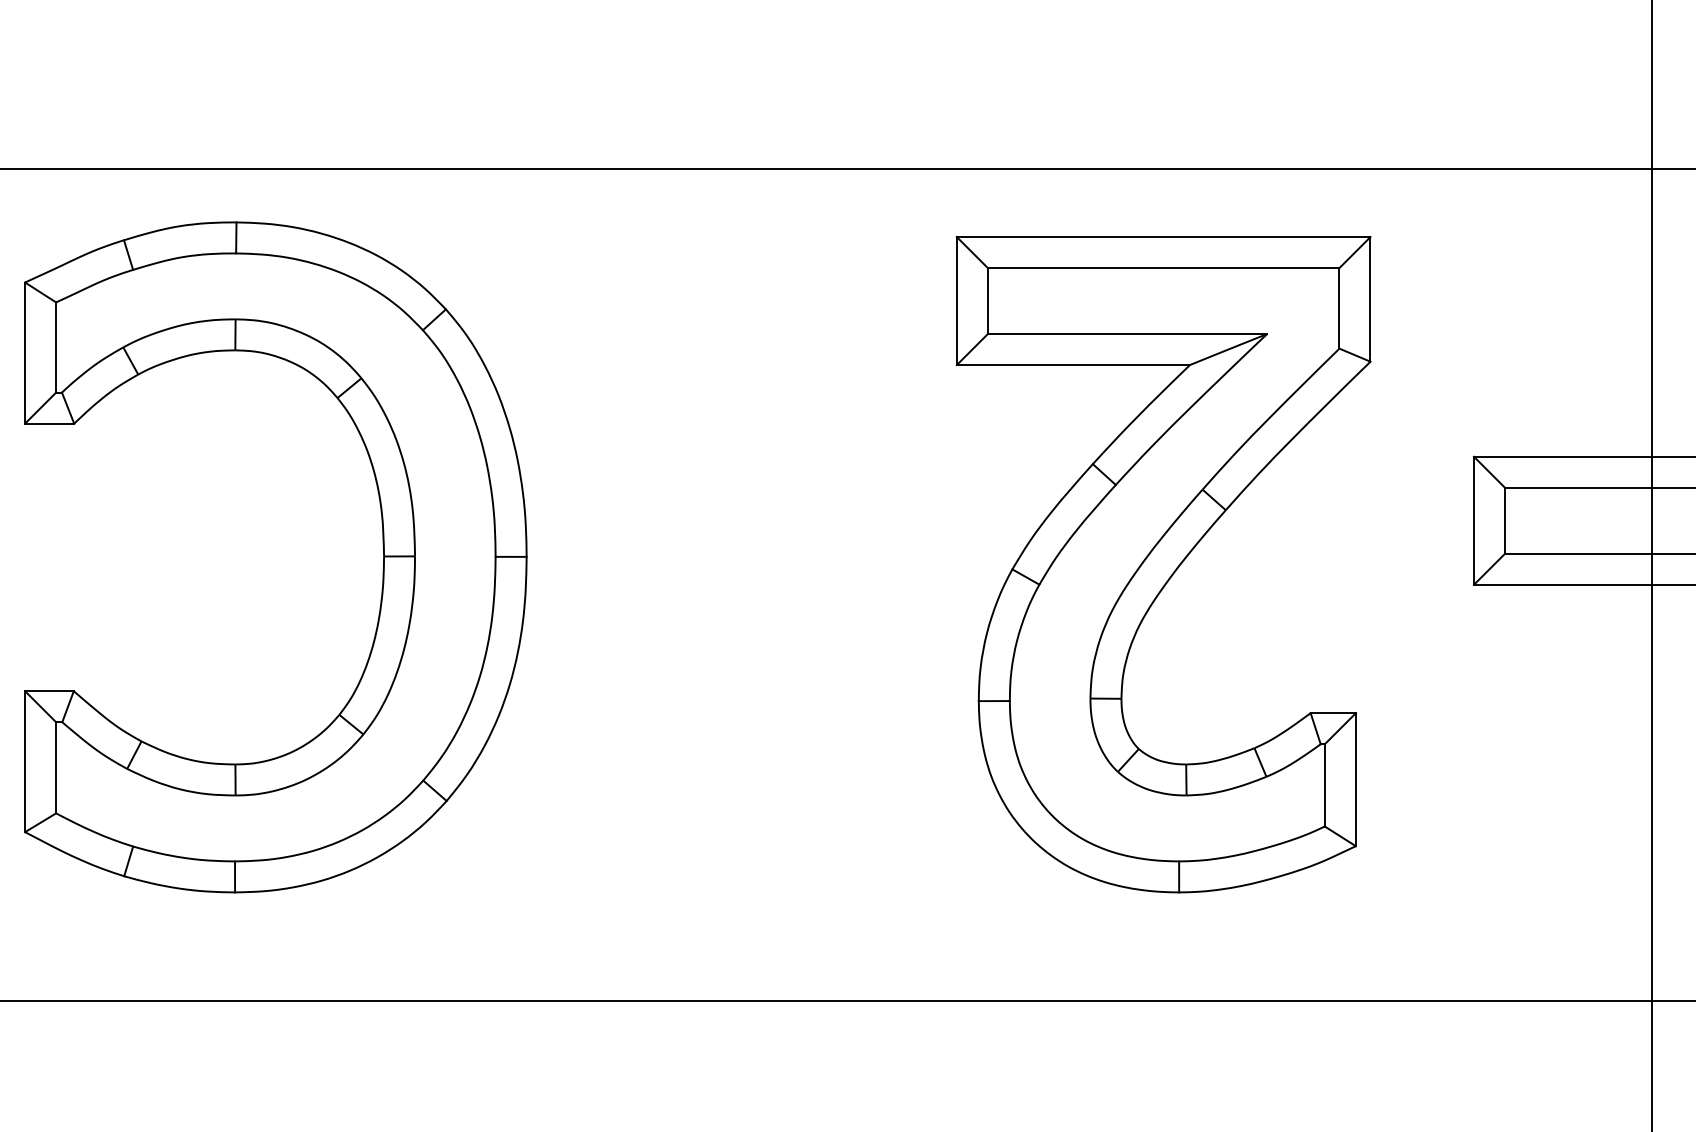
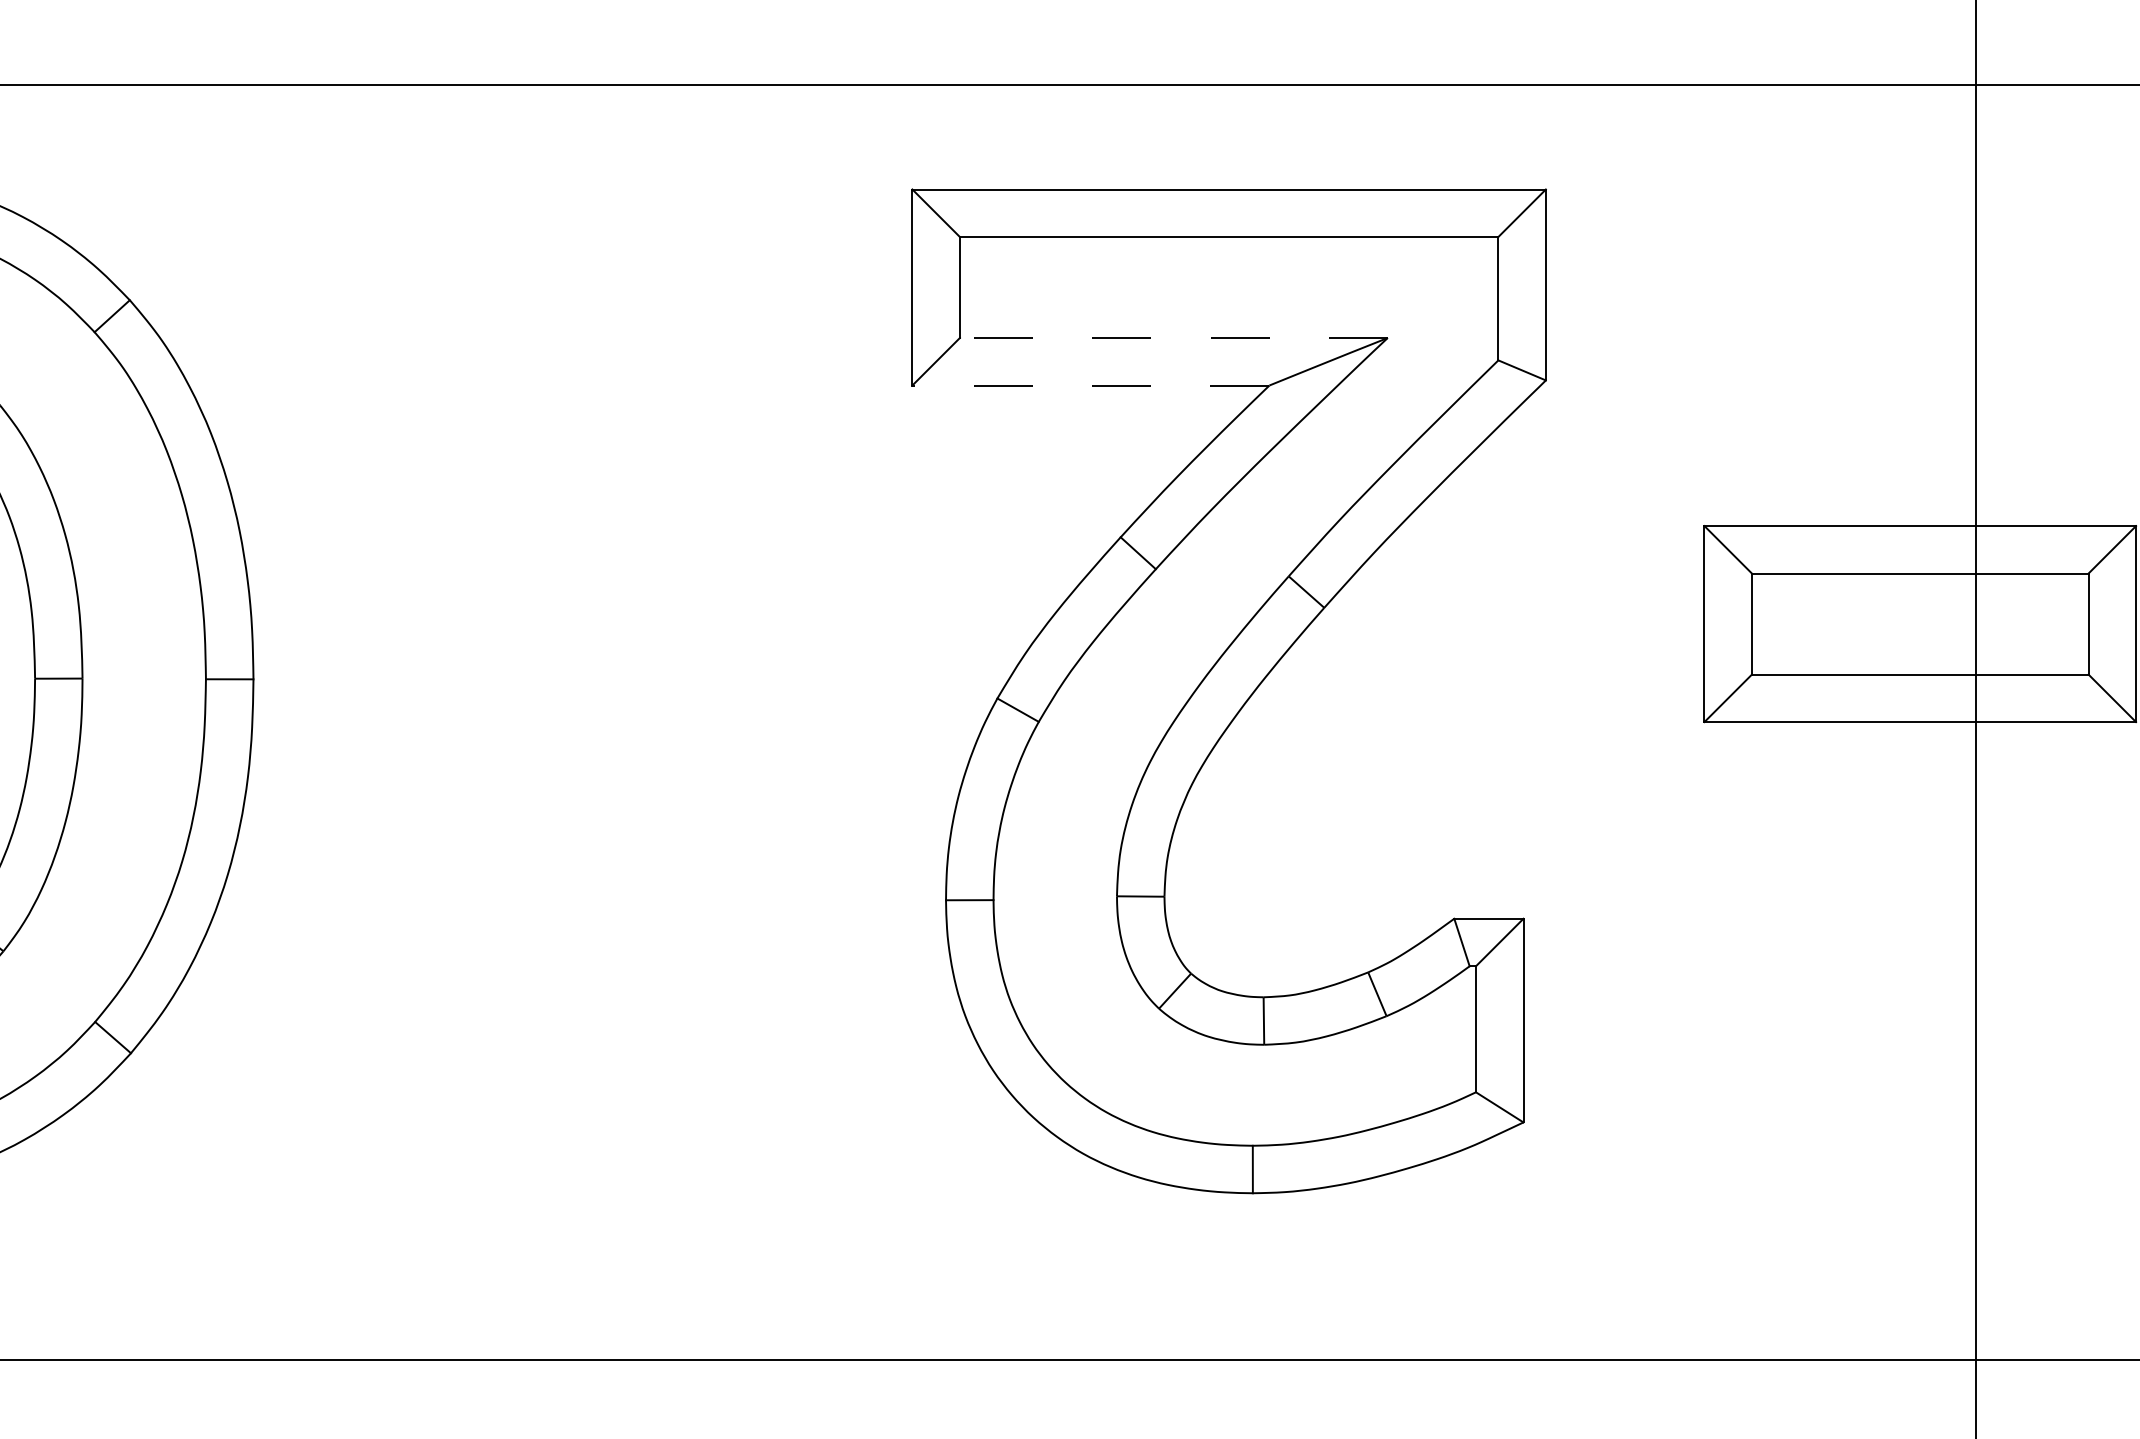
line: (1127, 334) -> (1173, 338), solid -> dashed
line: (1073, 365) -> (1091, 386), solid -> dashed

